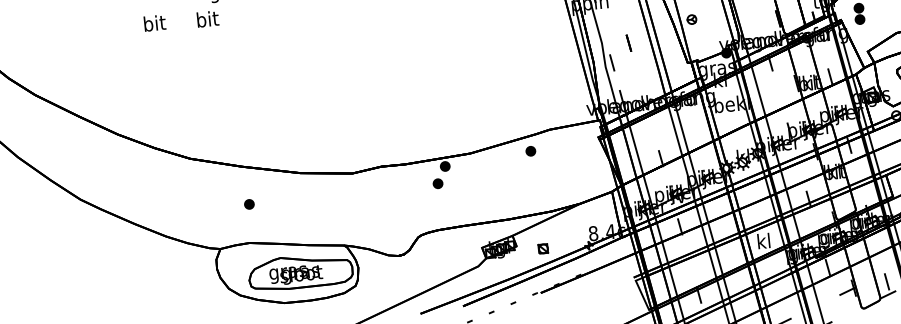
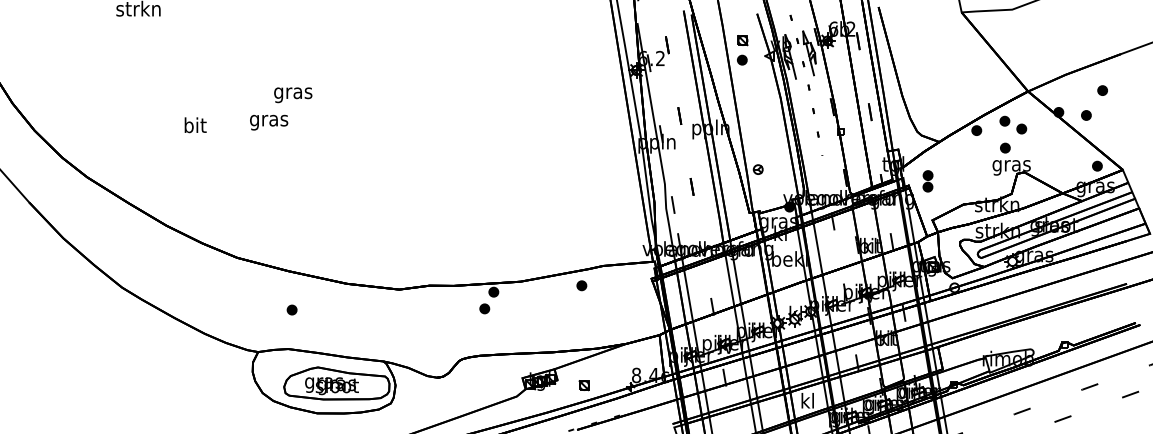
text: (208, 20) -> (269, 120), bit -> gras
text: (154, 23) -> (195, 125), moved

